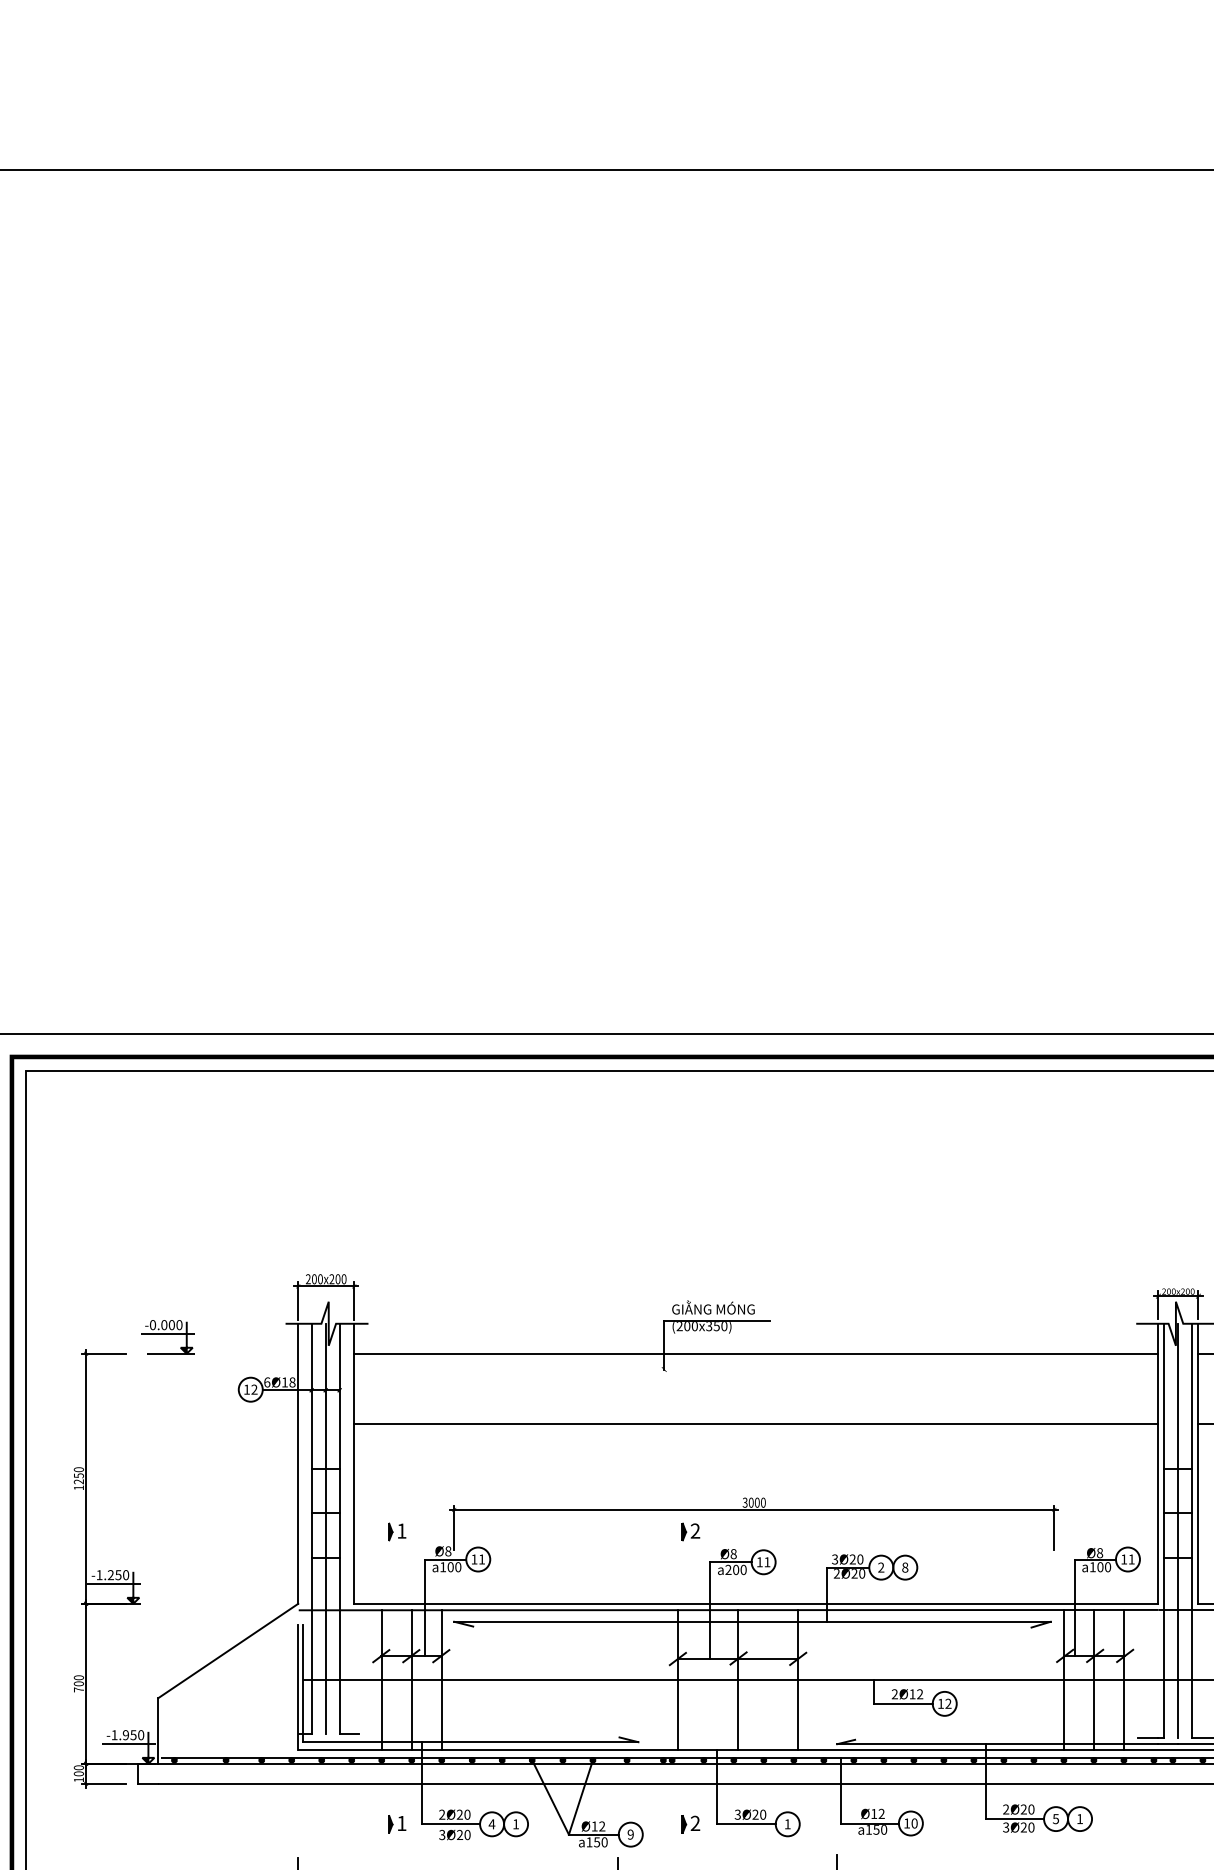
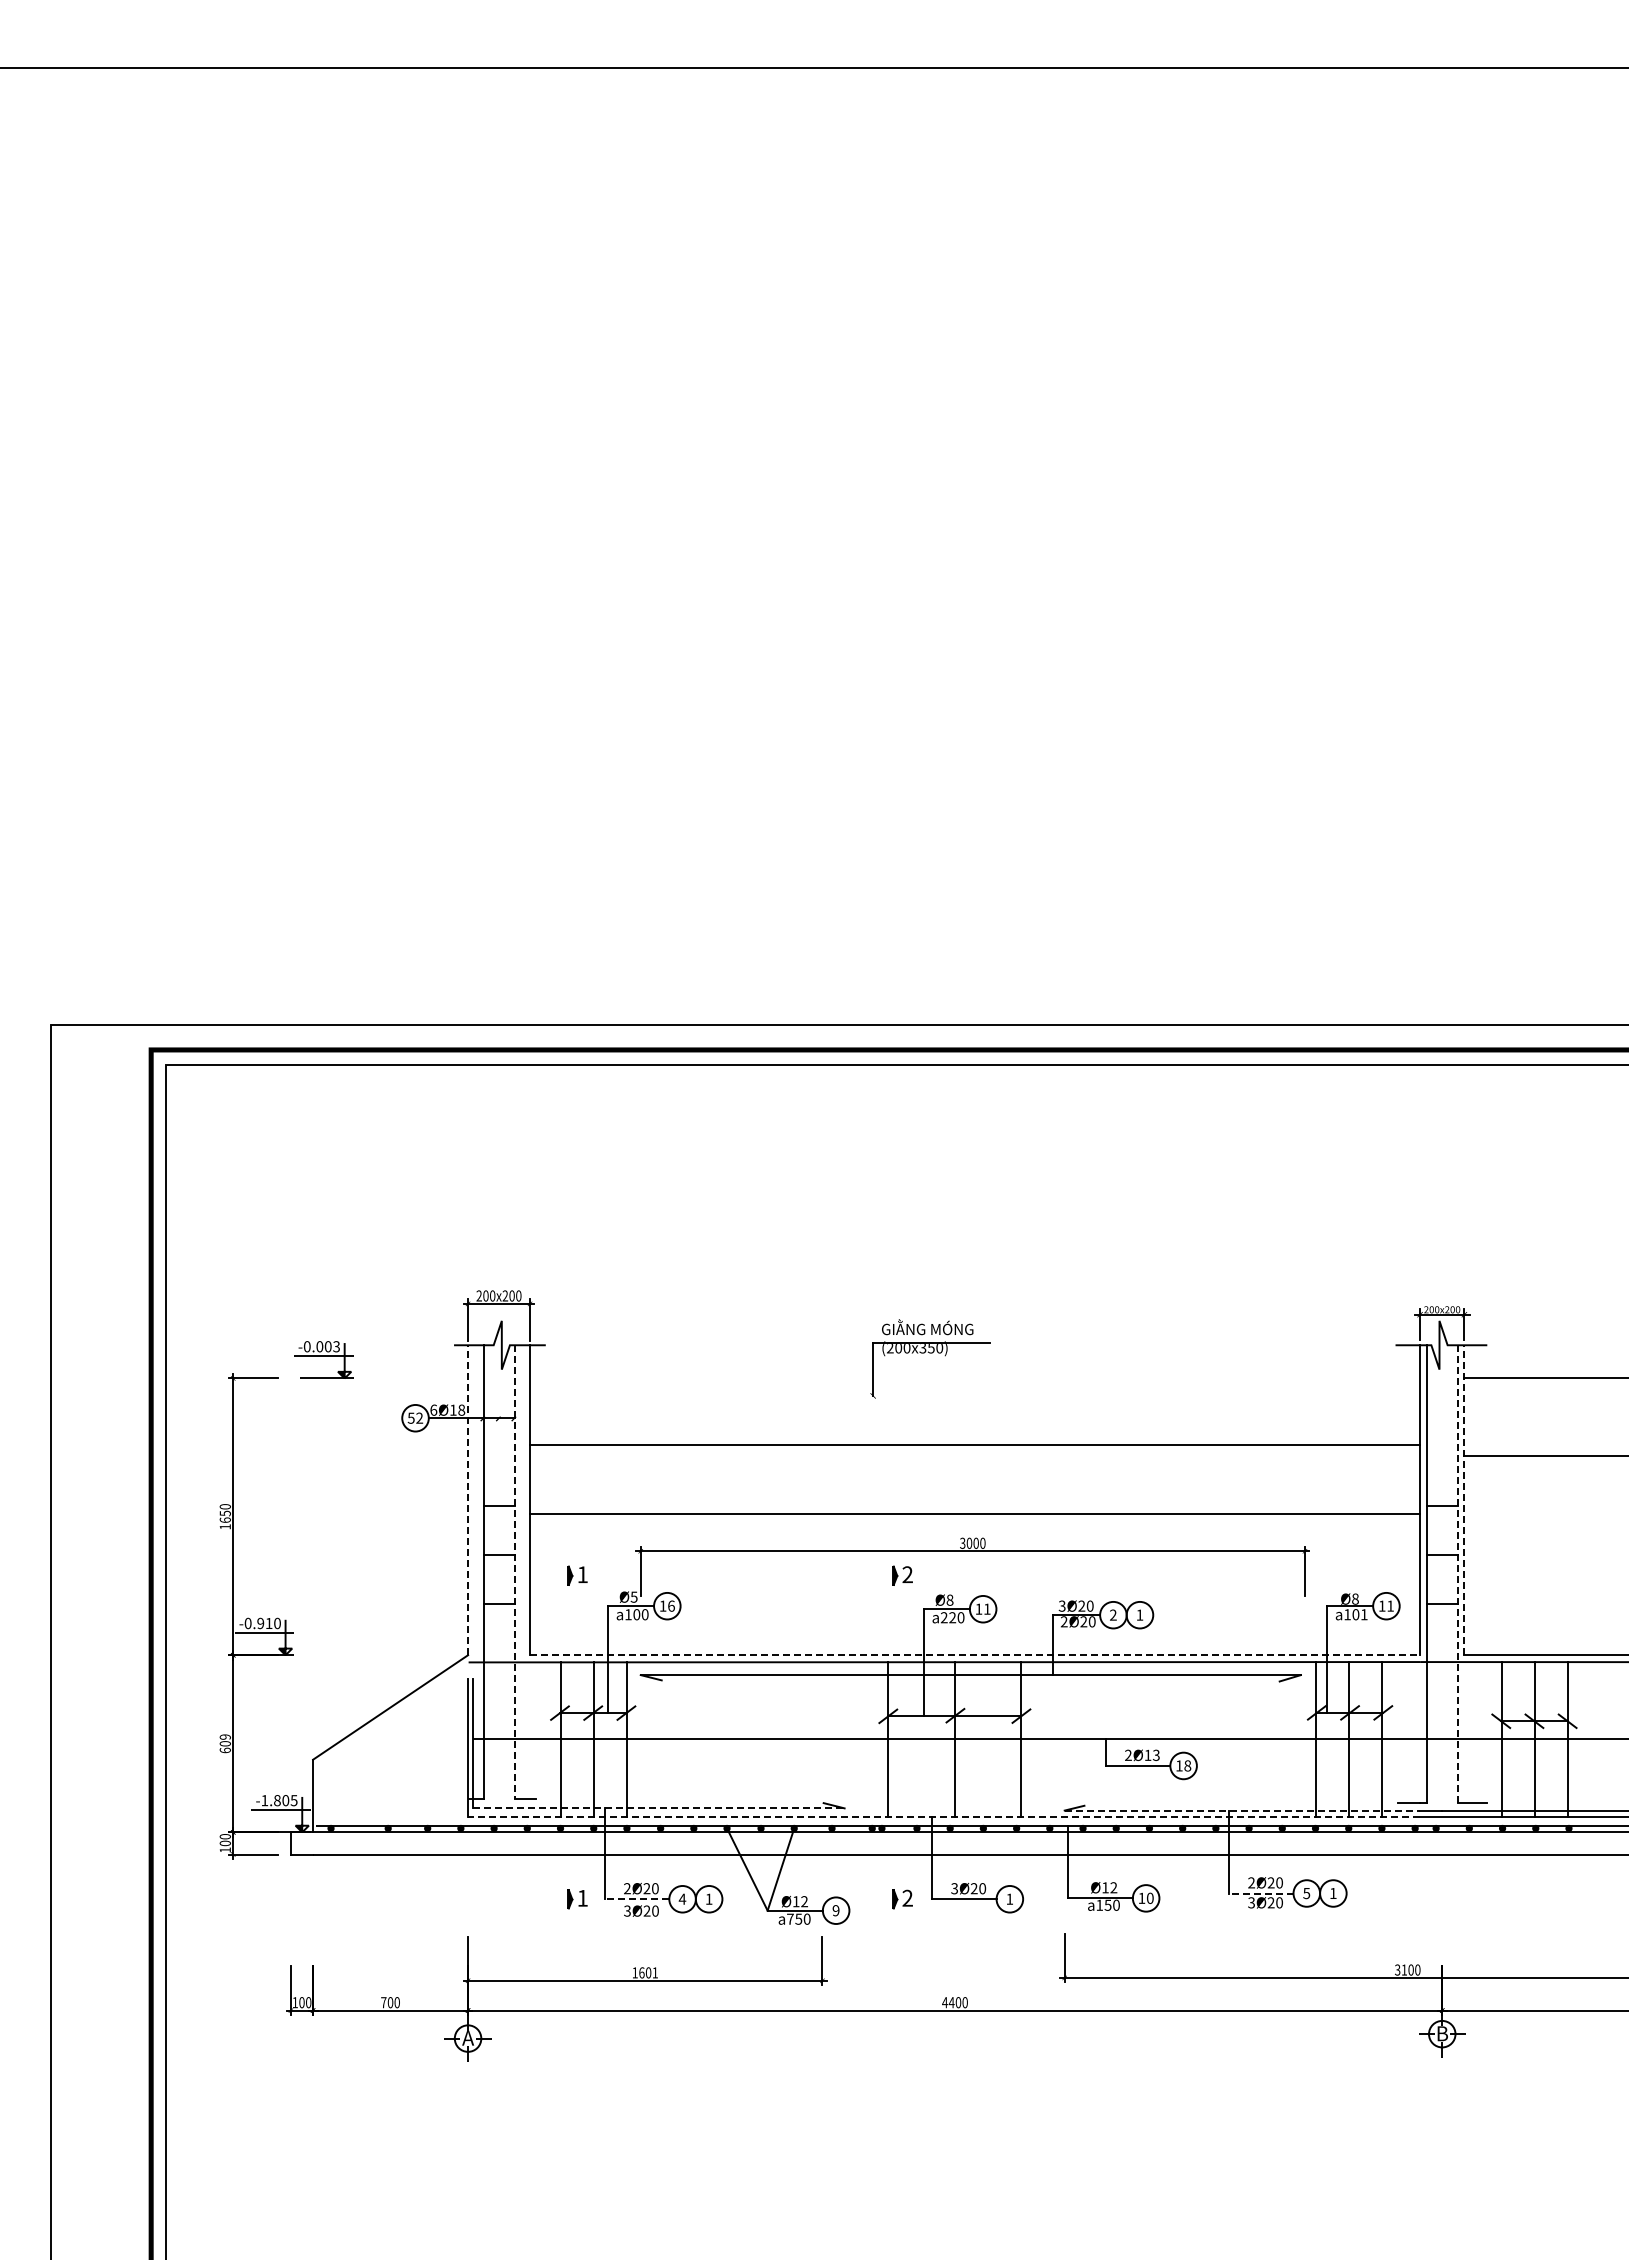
text: (179, 1324) -> (336, 1346), -0.000 -> -0.003
line: (756, 1353) -> (975, 1445), moved
text: (246, 1389) -> (410, 1417), 12 -> 52
line: (756, 1423) -> (975, 1513), moved
line: (298, 1464) -> (468, 1500), solid -> dashed
line: (1198, 1464) -> (1464, 1500), solid -> dashed
text: (78, 1481) -> (224, 1519), 1250 -> 1650
line: (326, 1528) -> (499, 1571), removed
line: (340, 1529) -> (514, 1572), solid -> dashed
line: (1178, 1530) -> (1442, 1574), removed
line: (1192, 1530) -> (1457, 1574), solid -> dashed
text: (447, 1550) -> (633, 1596), Ø8 -> Ø5
text: (482, 1558) -> (671, 1605), 11 -> 16
text: (904, 1567) -> (1139, 1614), 8 -> 1
text: (1108, 1567) -> (1364, 1614), a100 -> a101
text: (735, 1569) -> (952, 1617), a200 -> a220
text: (108, 1575) -> (258, 1623), -1.250 -> -0.910
line: (756, 1604) -> (975, 1655), solid -> dashed
text: (78, 1683) -> (224, 1743), 700 -> 609
text: (920, 1694) -> (1156, 1755), 2Ø12 -> 2Ø13
text: (948, 1703) -> (1187, 1765), 12 -> 18
text: (133, 1735) -> (285, 1800), -1.950 -> -1.805
line: (470, 1742) -> (658, 1808), solid -> dashed
line: (997, 1744) -> (1242, 1810), solid -> dashed
line: (727, 1749) -> (943, 1816), solid -> dashed
line: (1014, 1819) -> (1260, 1893), solid -> dashed
line: (450, 1824) -> (636, 1899), solid -> dashed
text: (589, 1841) -> (790, 1918), a150 -> a750

